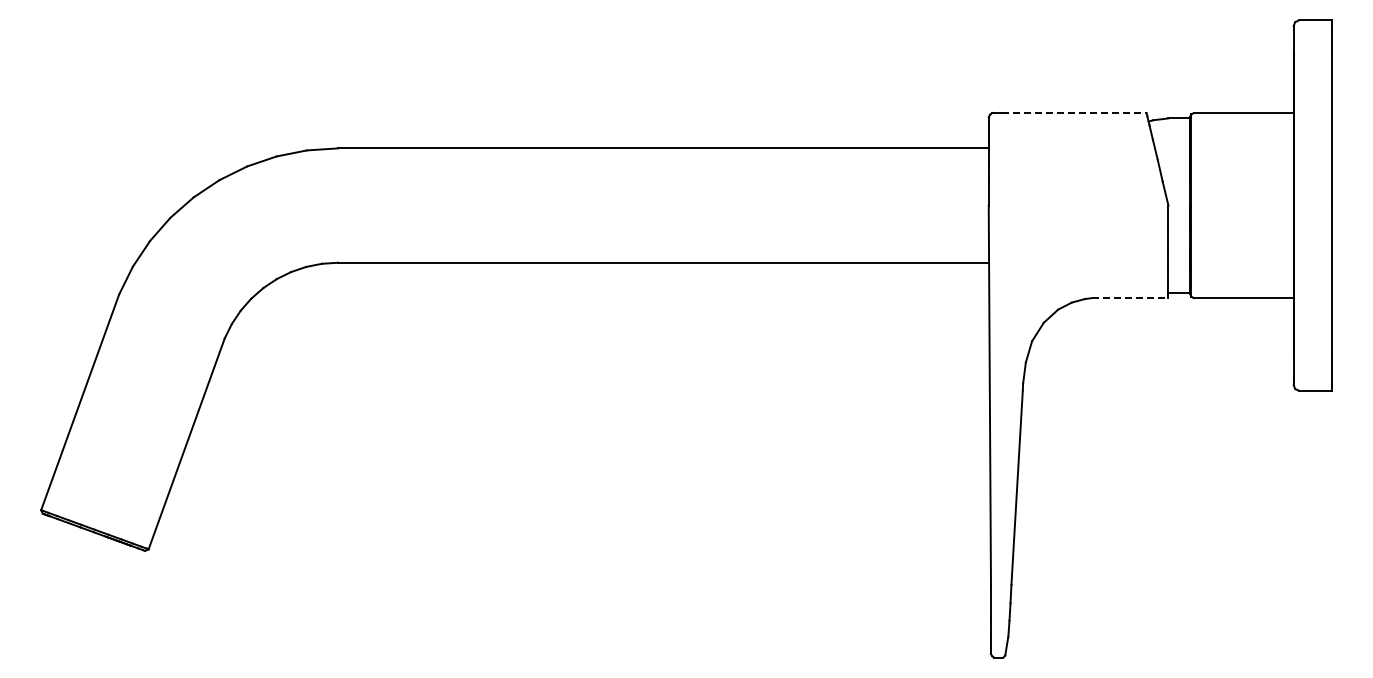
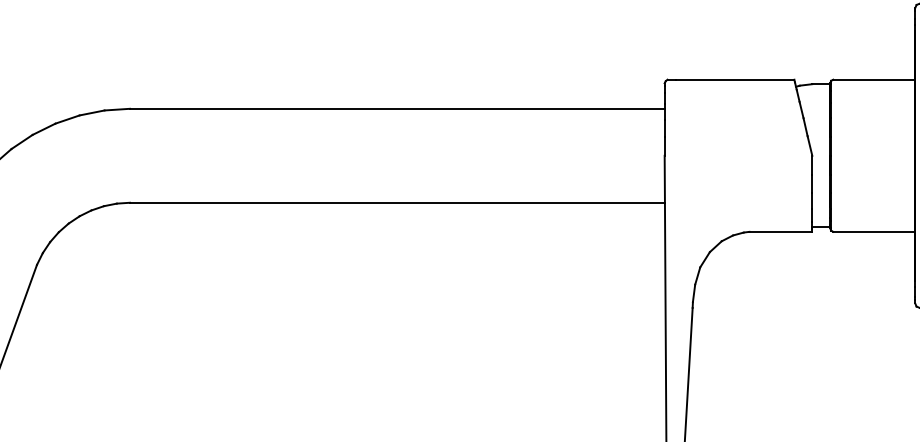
line: (1075, 113) -> (735, 80), dashed -> solid
line: (1130, 298) -> (781, 232), dashed -> solid

